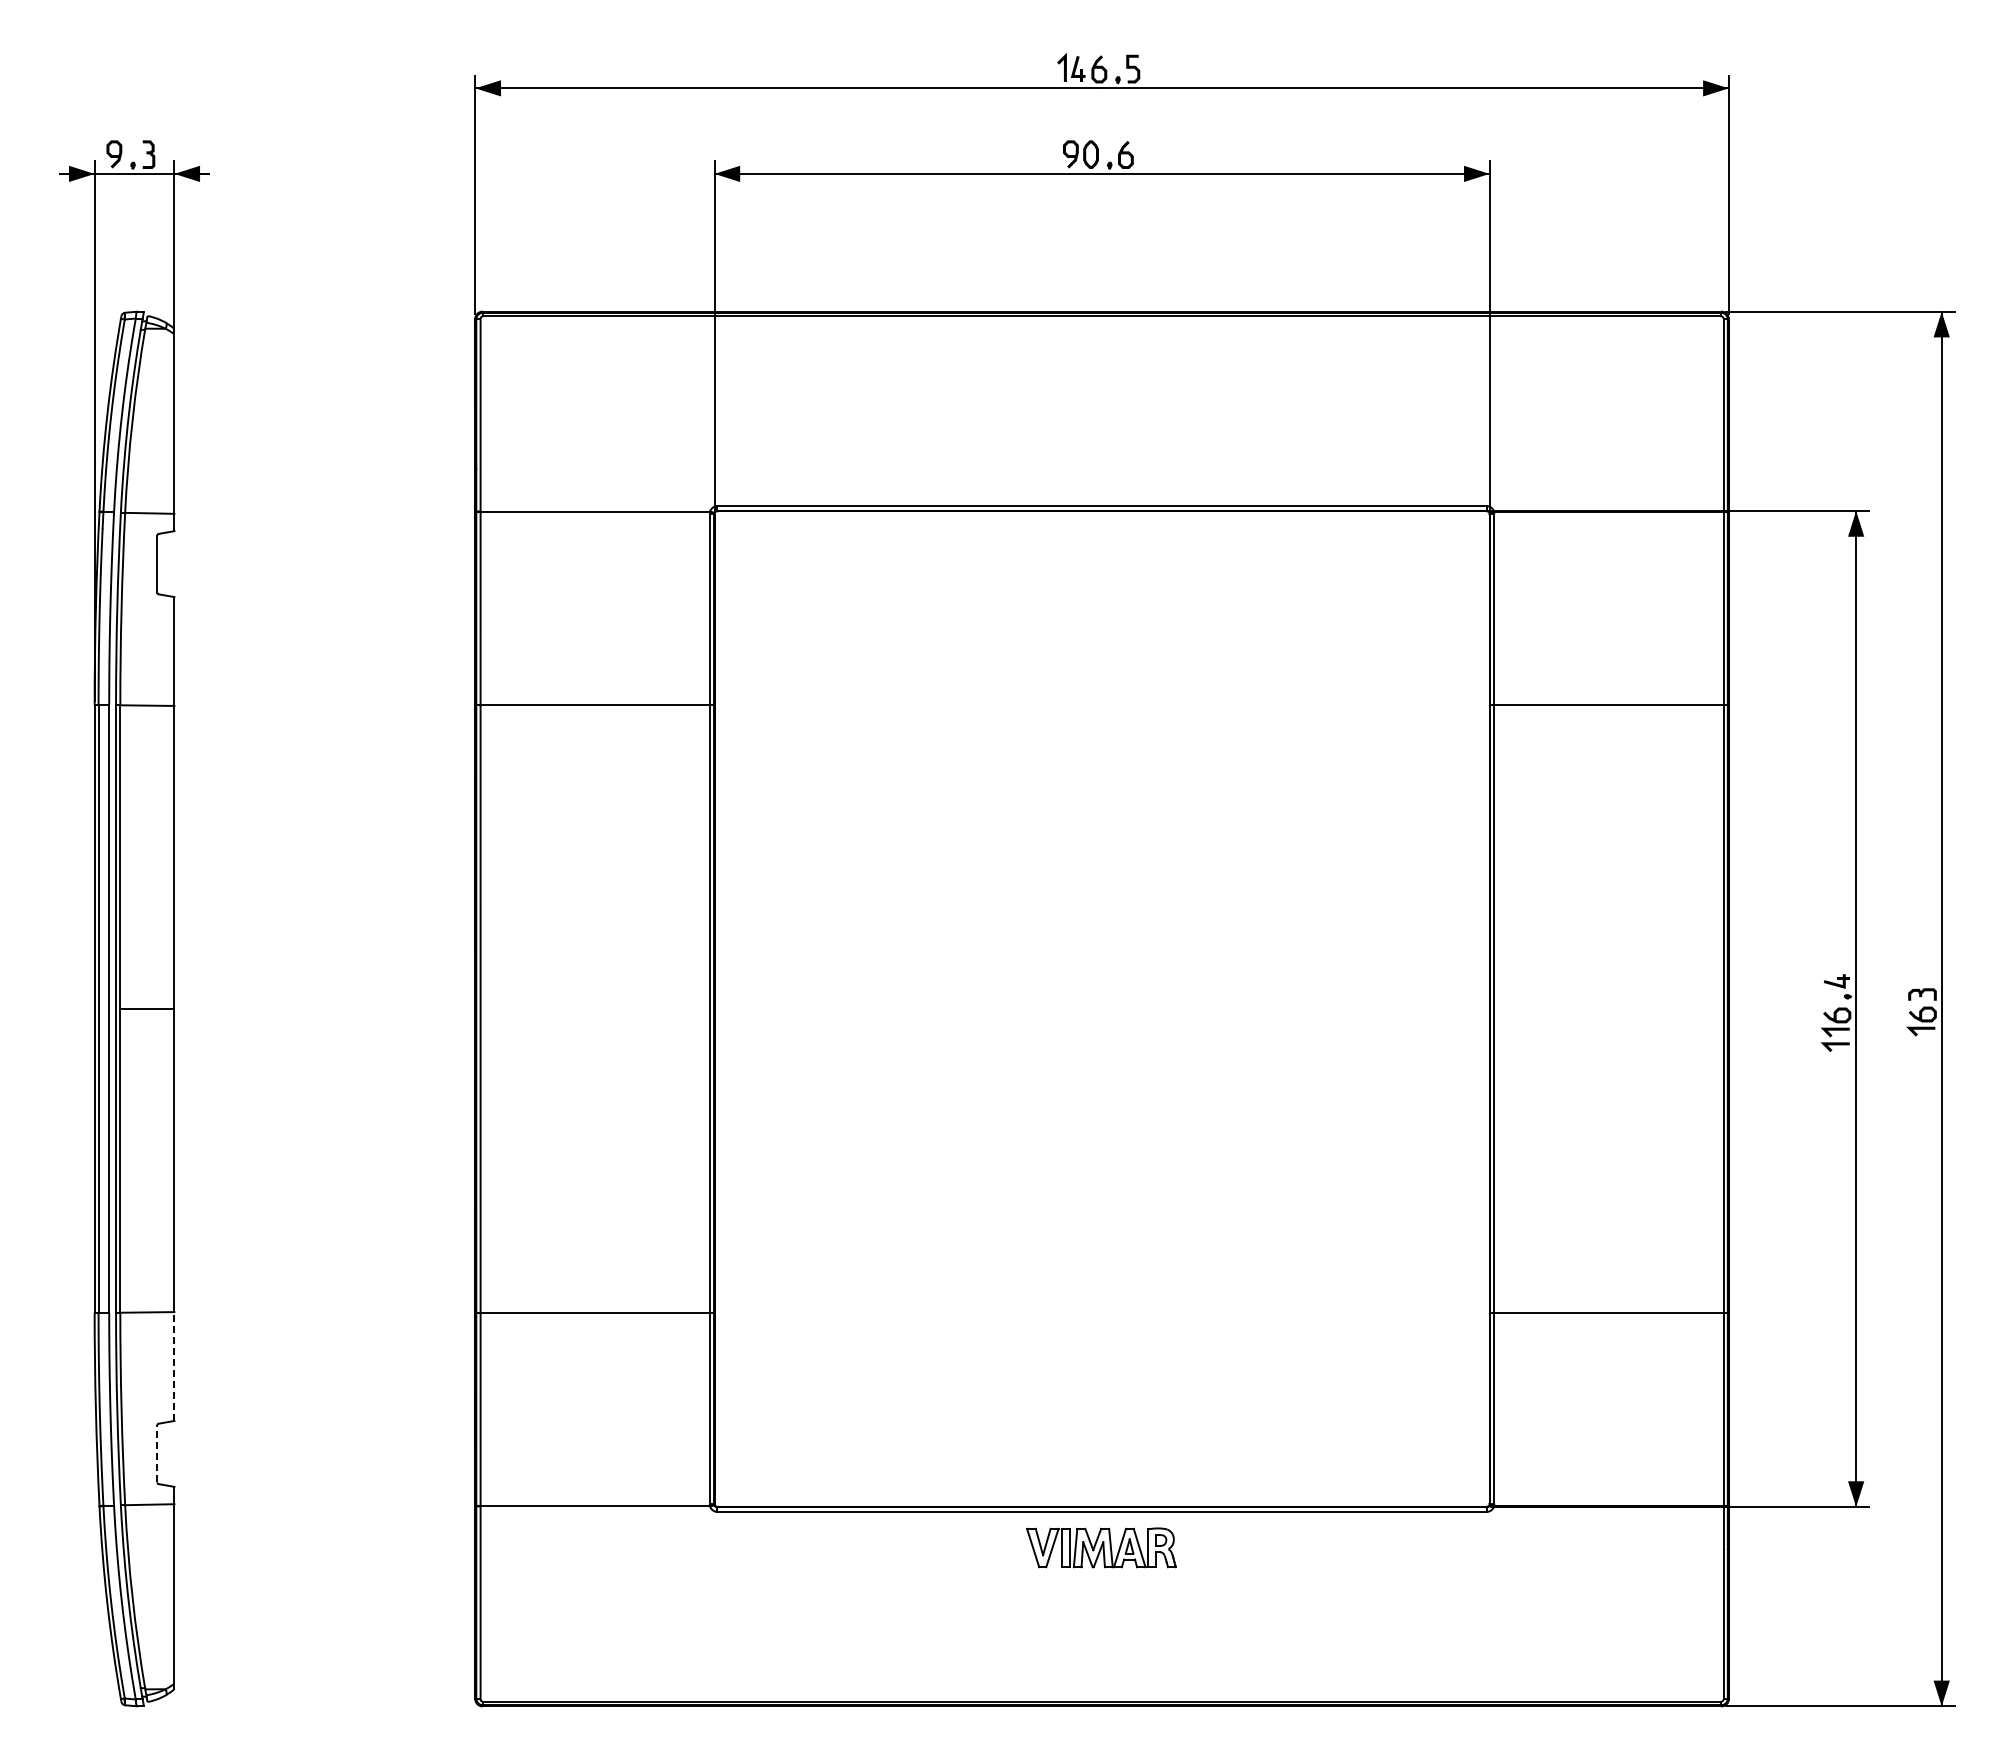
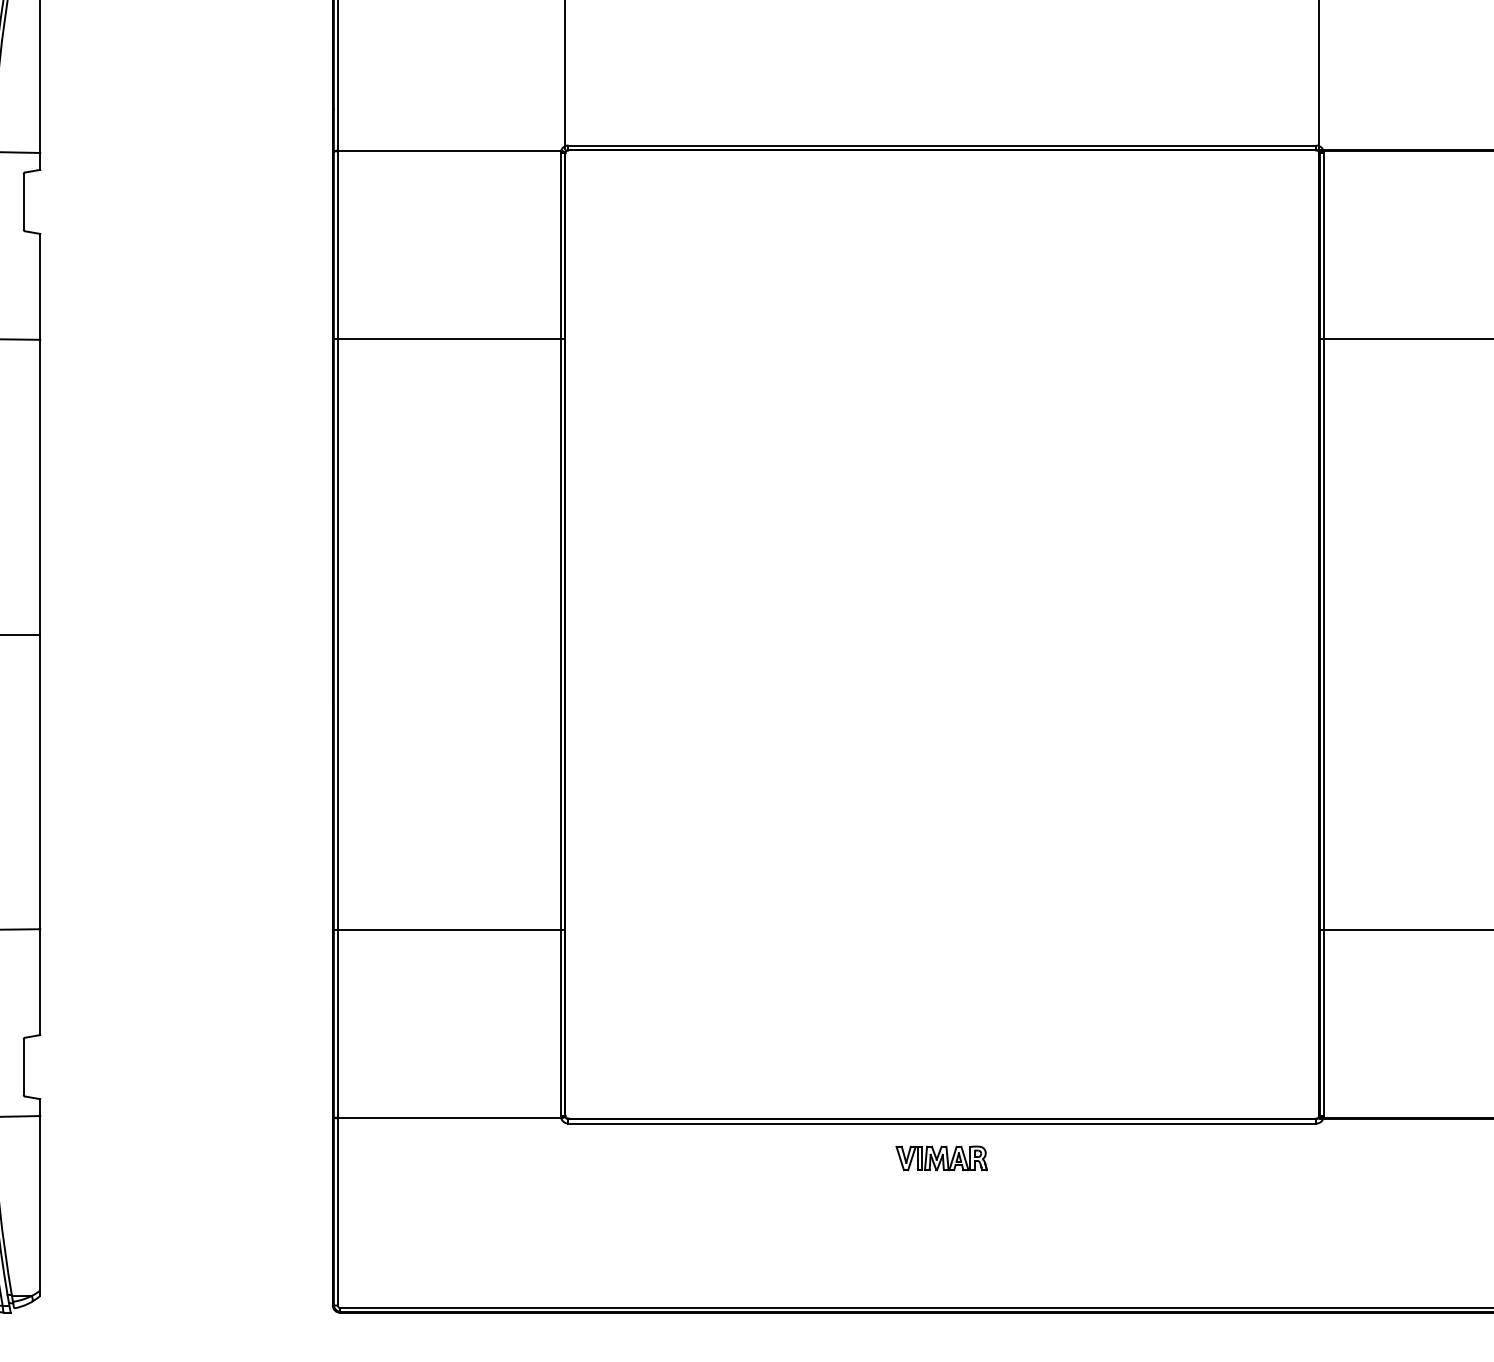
line: (174, 1366) -> (40, 982), dashed -> solid
line: (157, 1453) -> (23, 1066), dashed -> solid
part: (1101, 1547) -> (941, 1158), size x0.62

